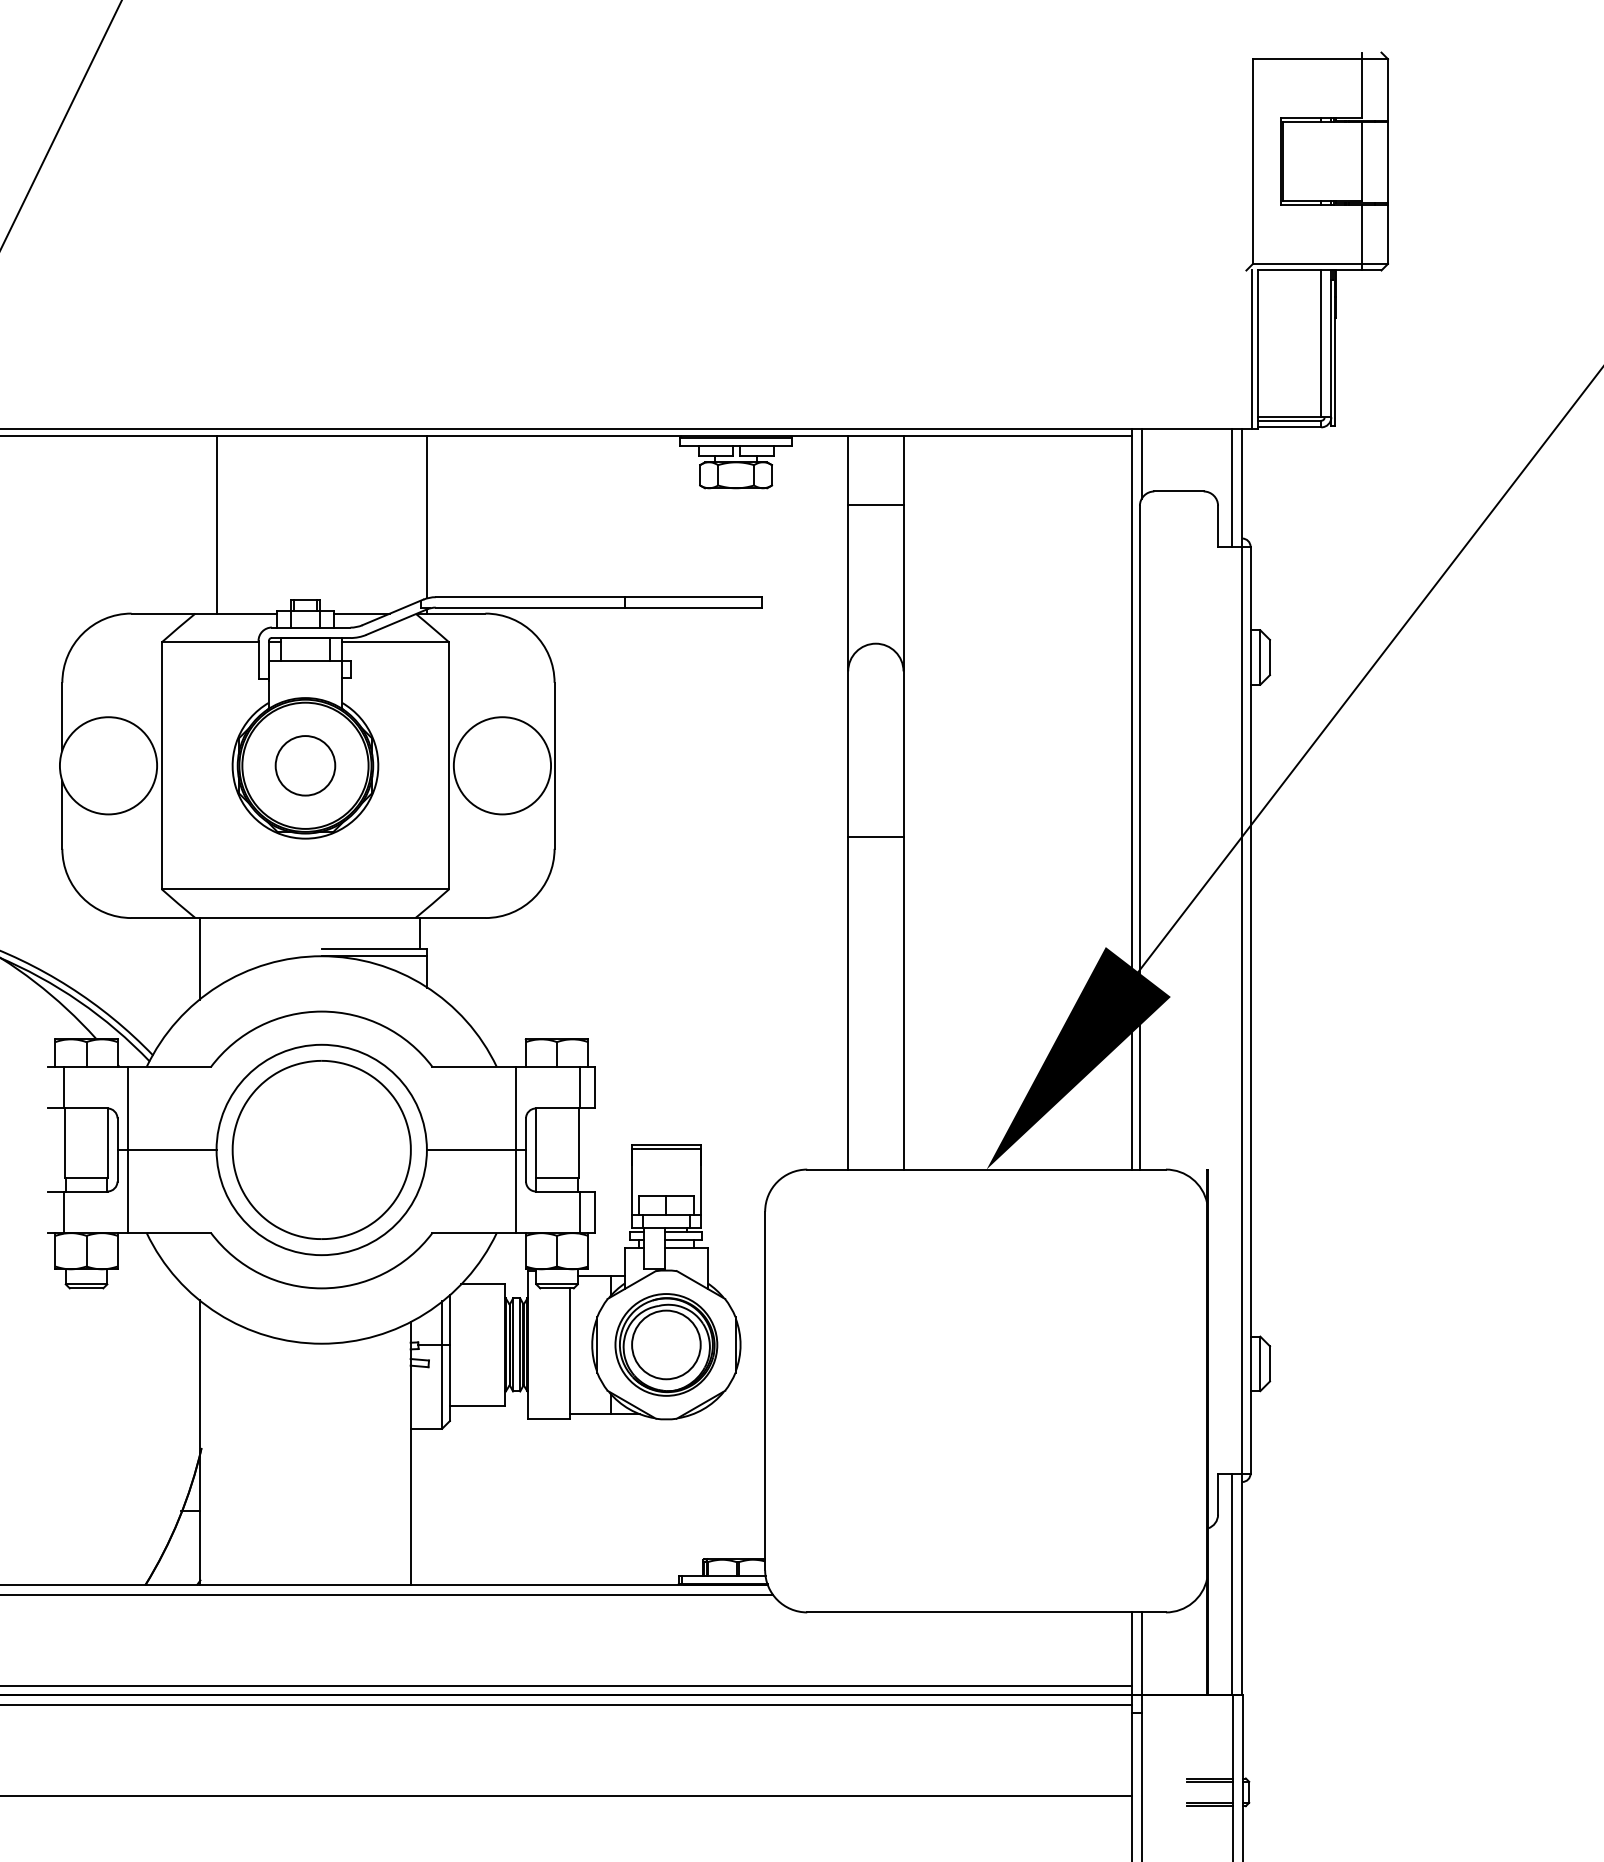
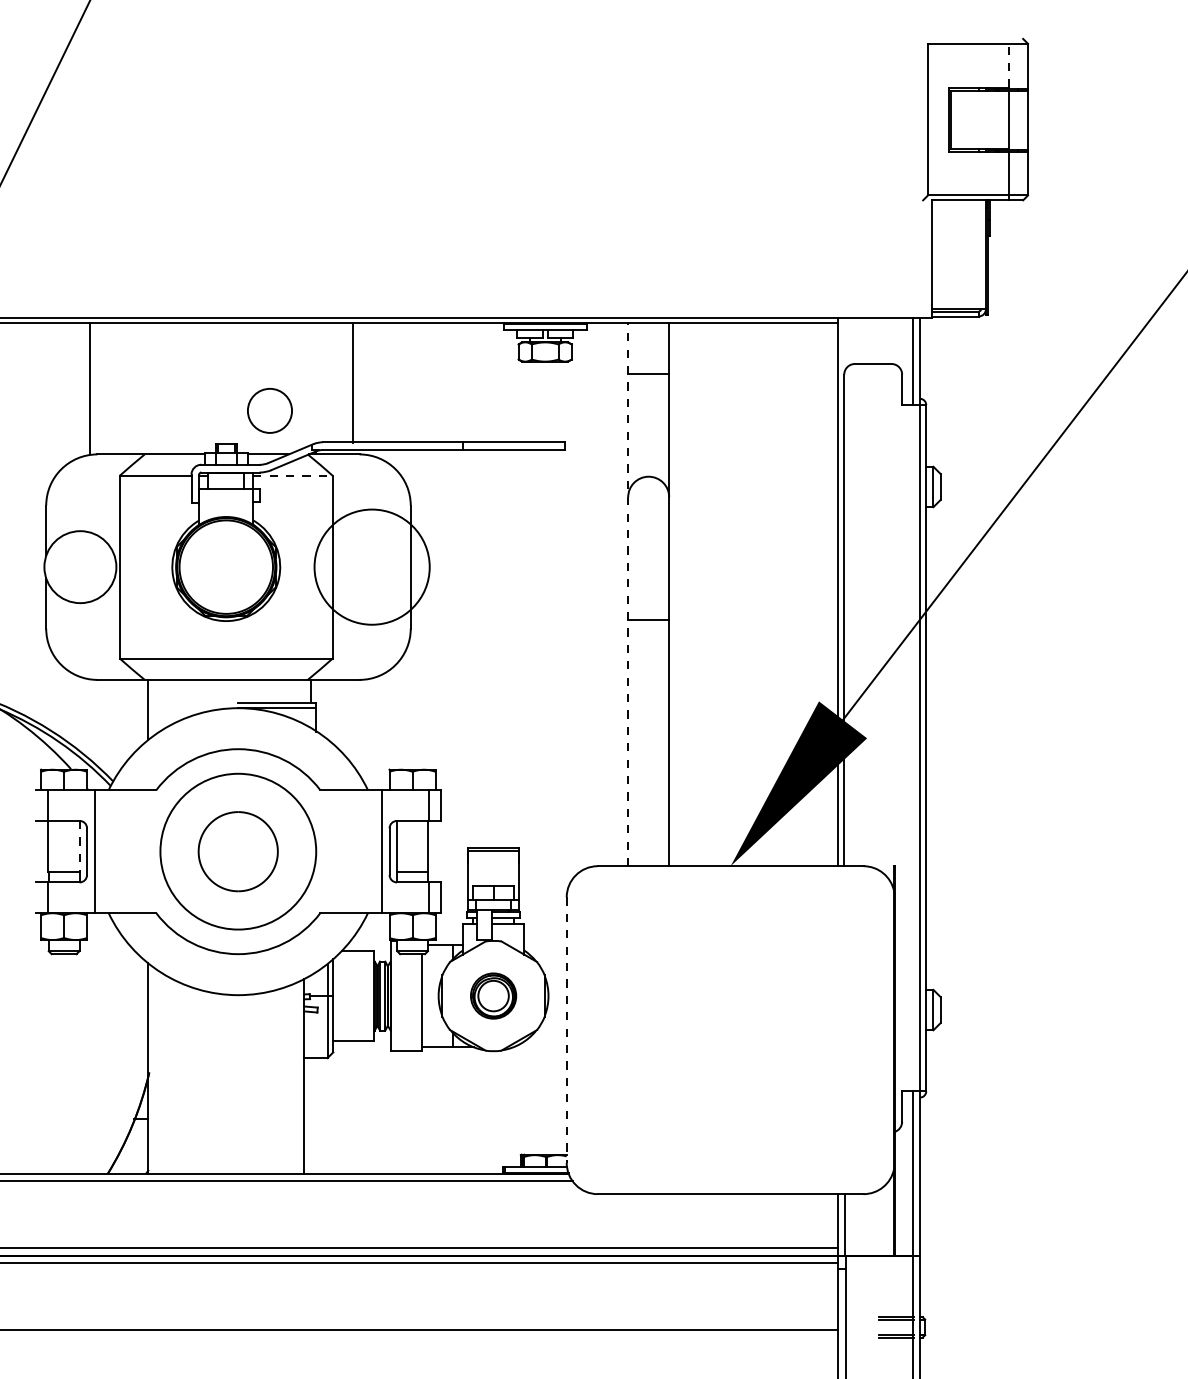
line: (1361, 85) -> (1008, 63), solid -> dashed
line: (1321, 343) -> (978, 254), removed
line: (1251, 349) -> (926, 258), removed
line: (1141, 464) -> (845, 344), removed
line: (426, 517) -> (352, 383), moved
line: (216, 524) -> (90, 388), moved
line: (395, 642) -> (292, 475), solid -> dashed
circle: (305, 765) -> (269, 410), moved
circle: (502, 765) -> (372, 566), size x1.6
line: (848, 802) -> (628, 594), solid -> dashed
line: (107, 1143) -> (79, 846), solid -> dashed
line: (166, 1149) -> (123, 851), removed
part: (321, 1149) -> (238, 851), size x0.6
line: (476, 1149) -> (352, 851), removed
part: (666, 1344) -> (493, 995), size x0.6
line: (765, 1391) -> (566, 1030), solid -> dashed

